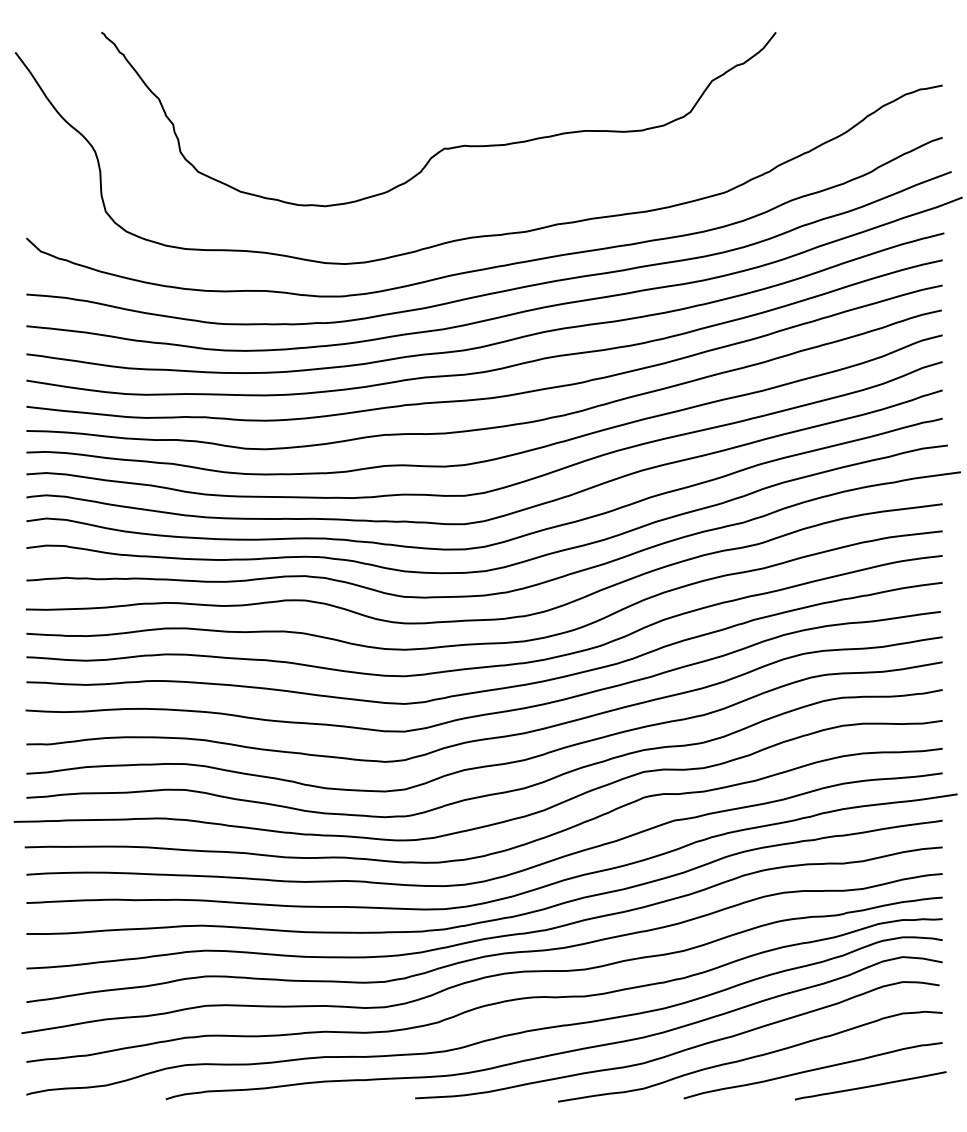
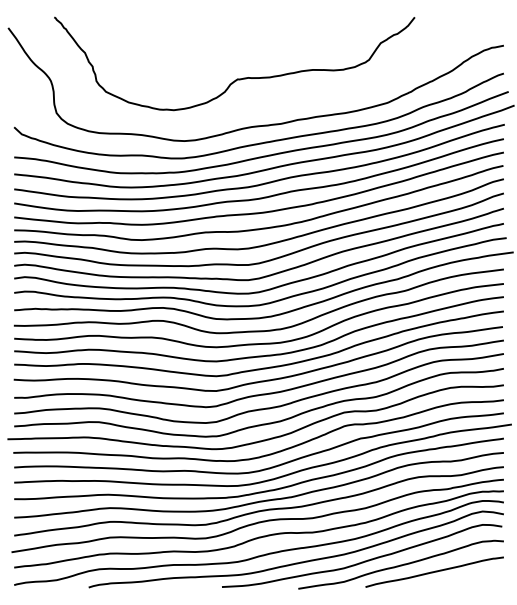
line: (870, 1086) -> (465, 580), removed

